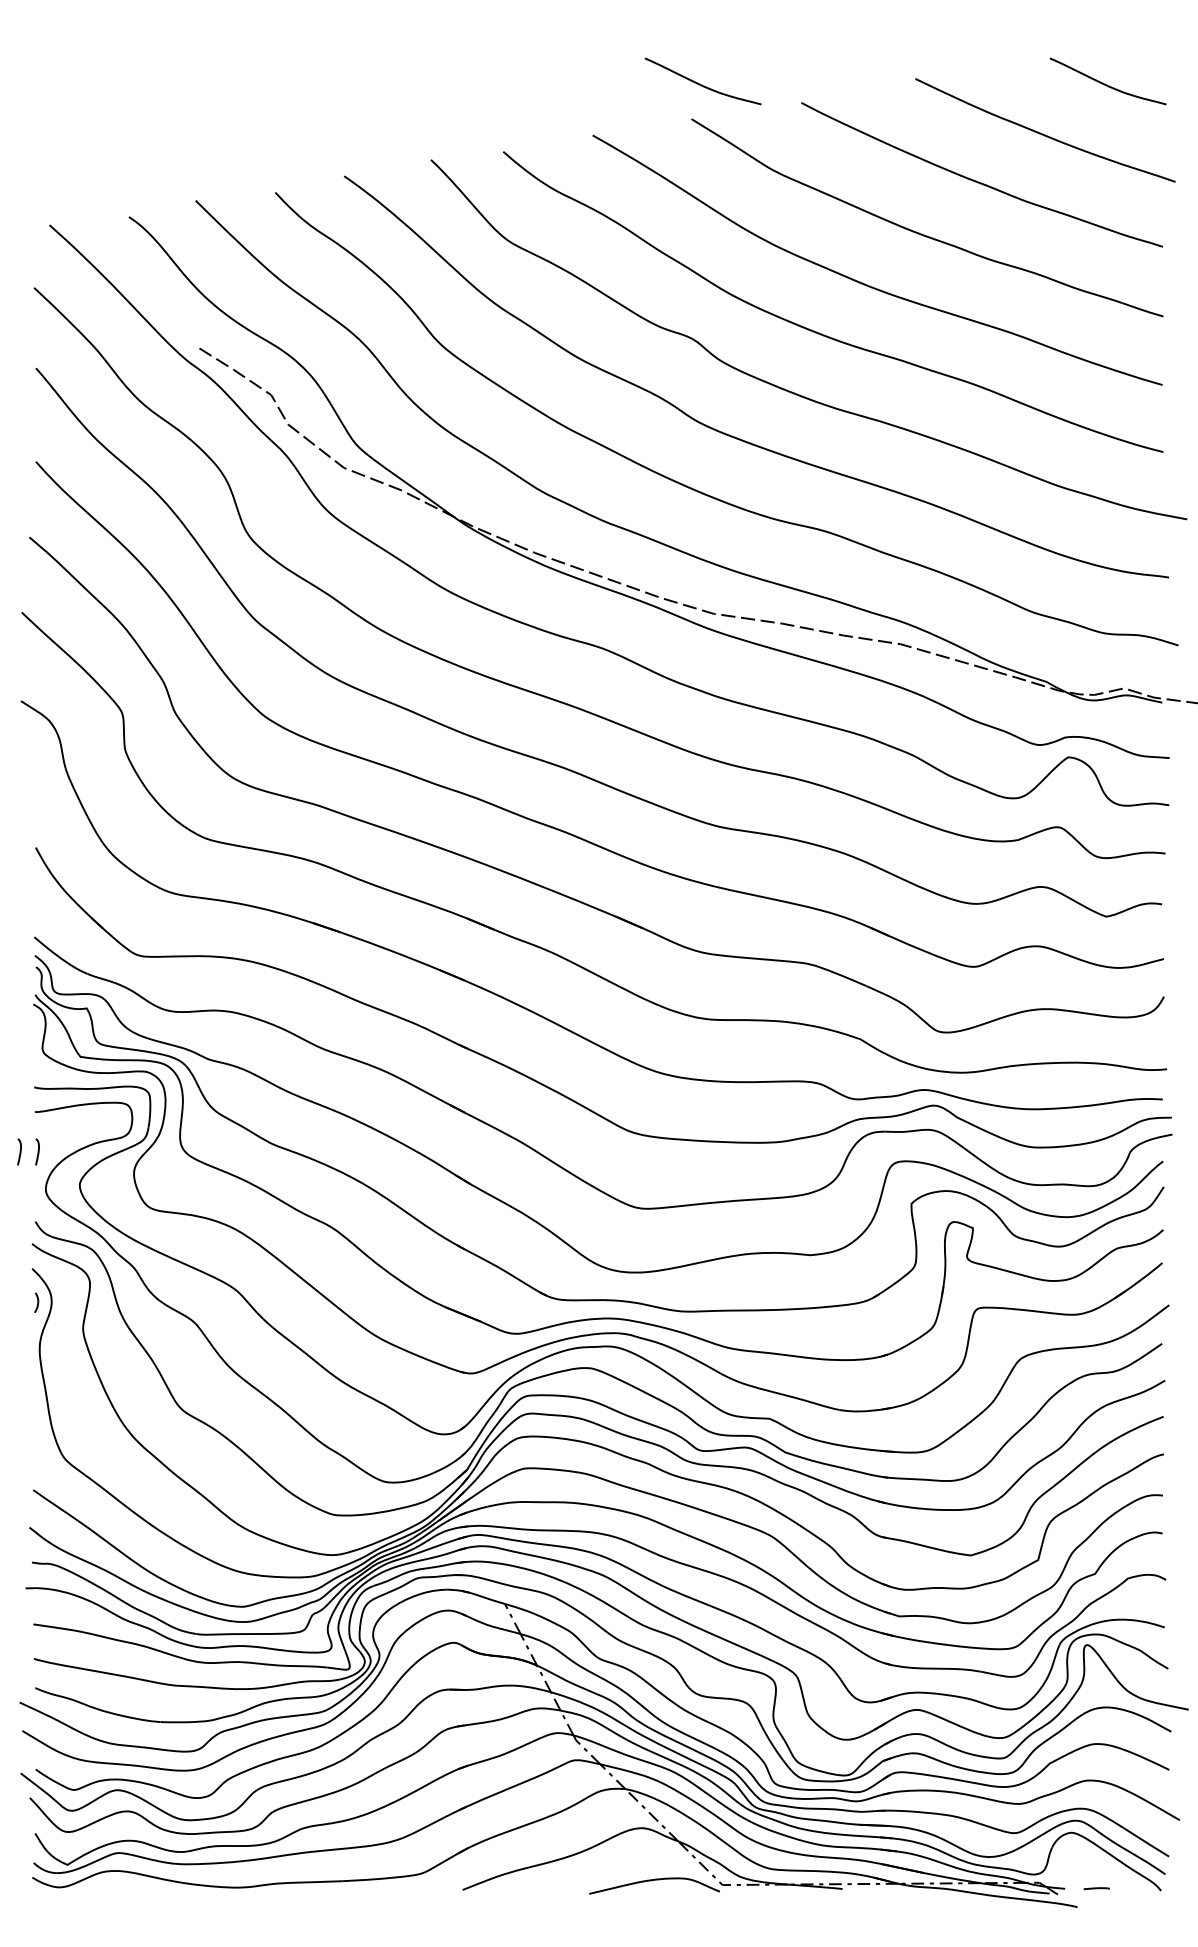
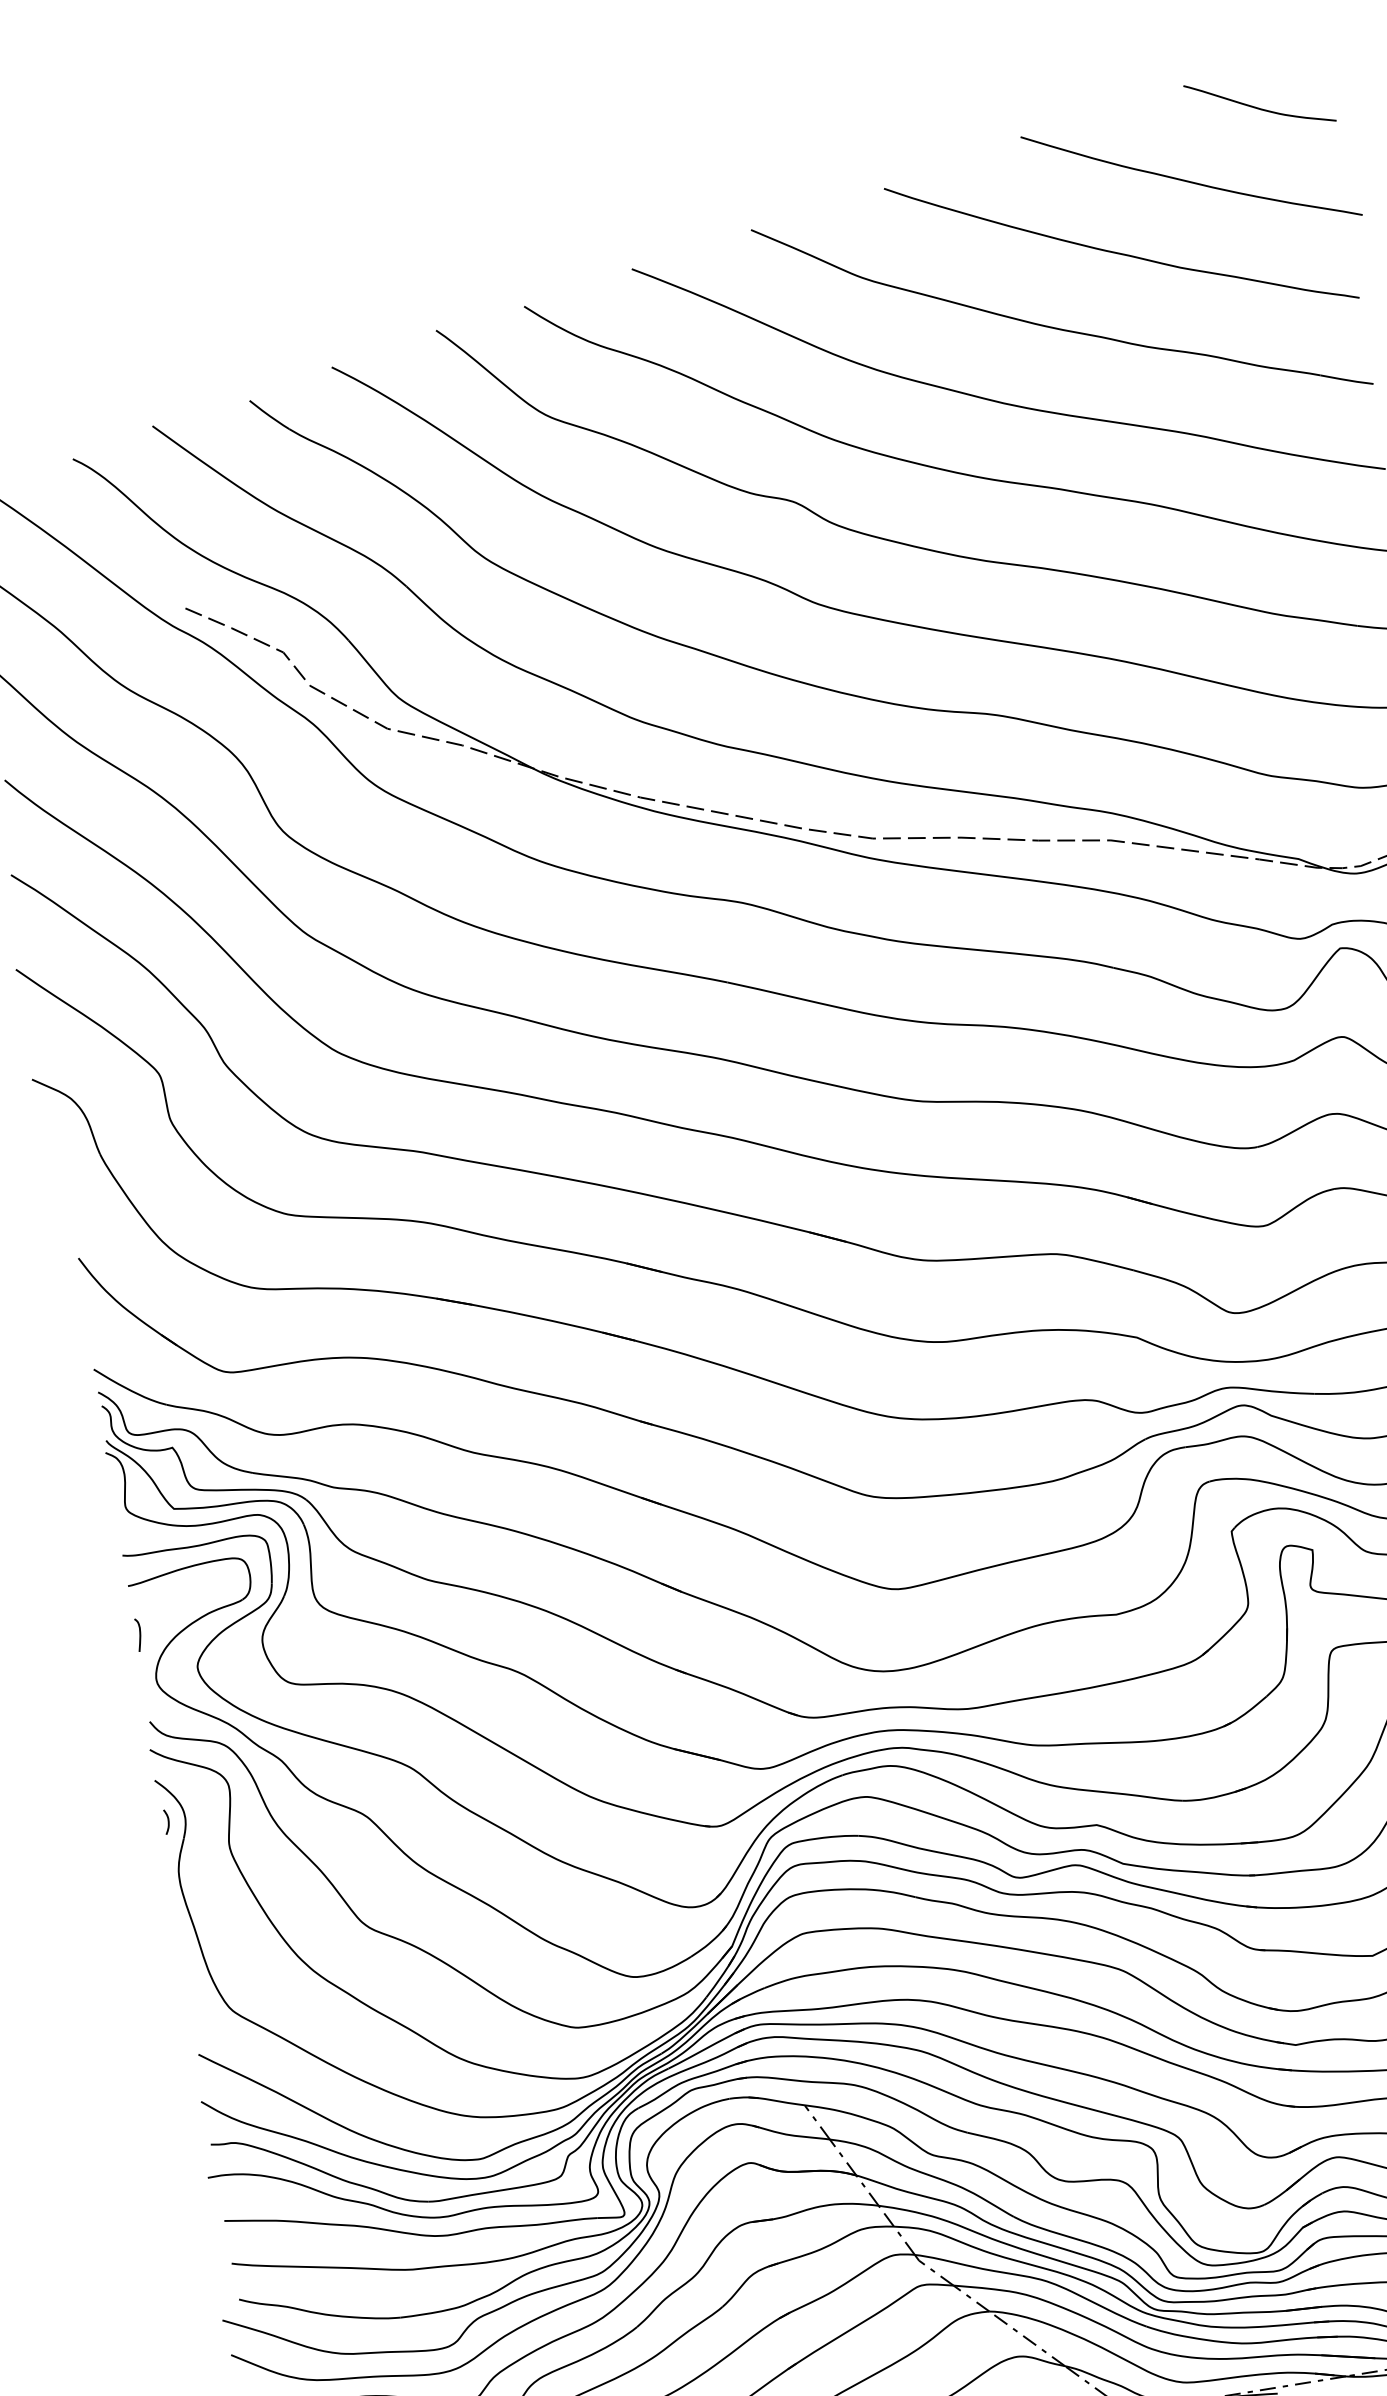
curve: (700, 83) -> (755, 184), removed
curve: (19, 1151) -> (116, 1637), removed

